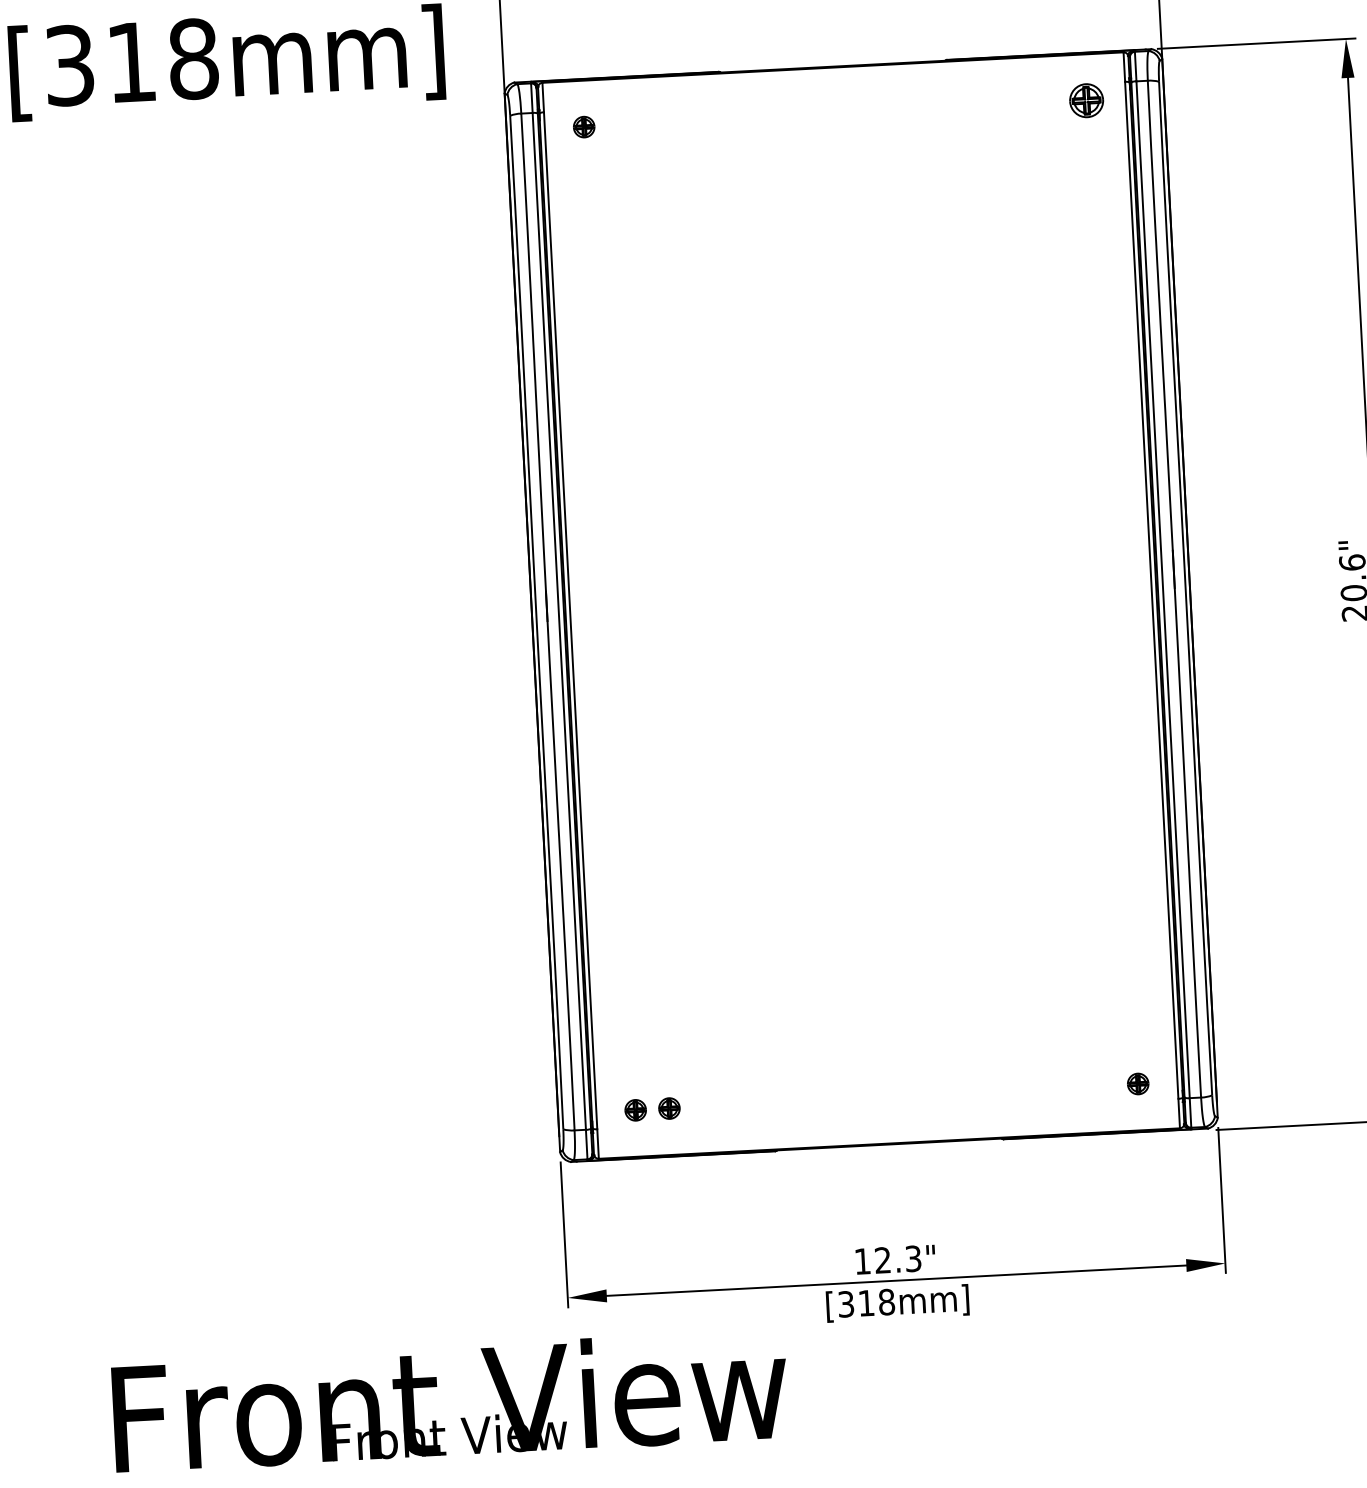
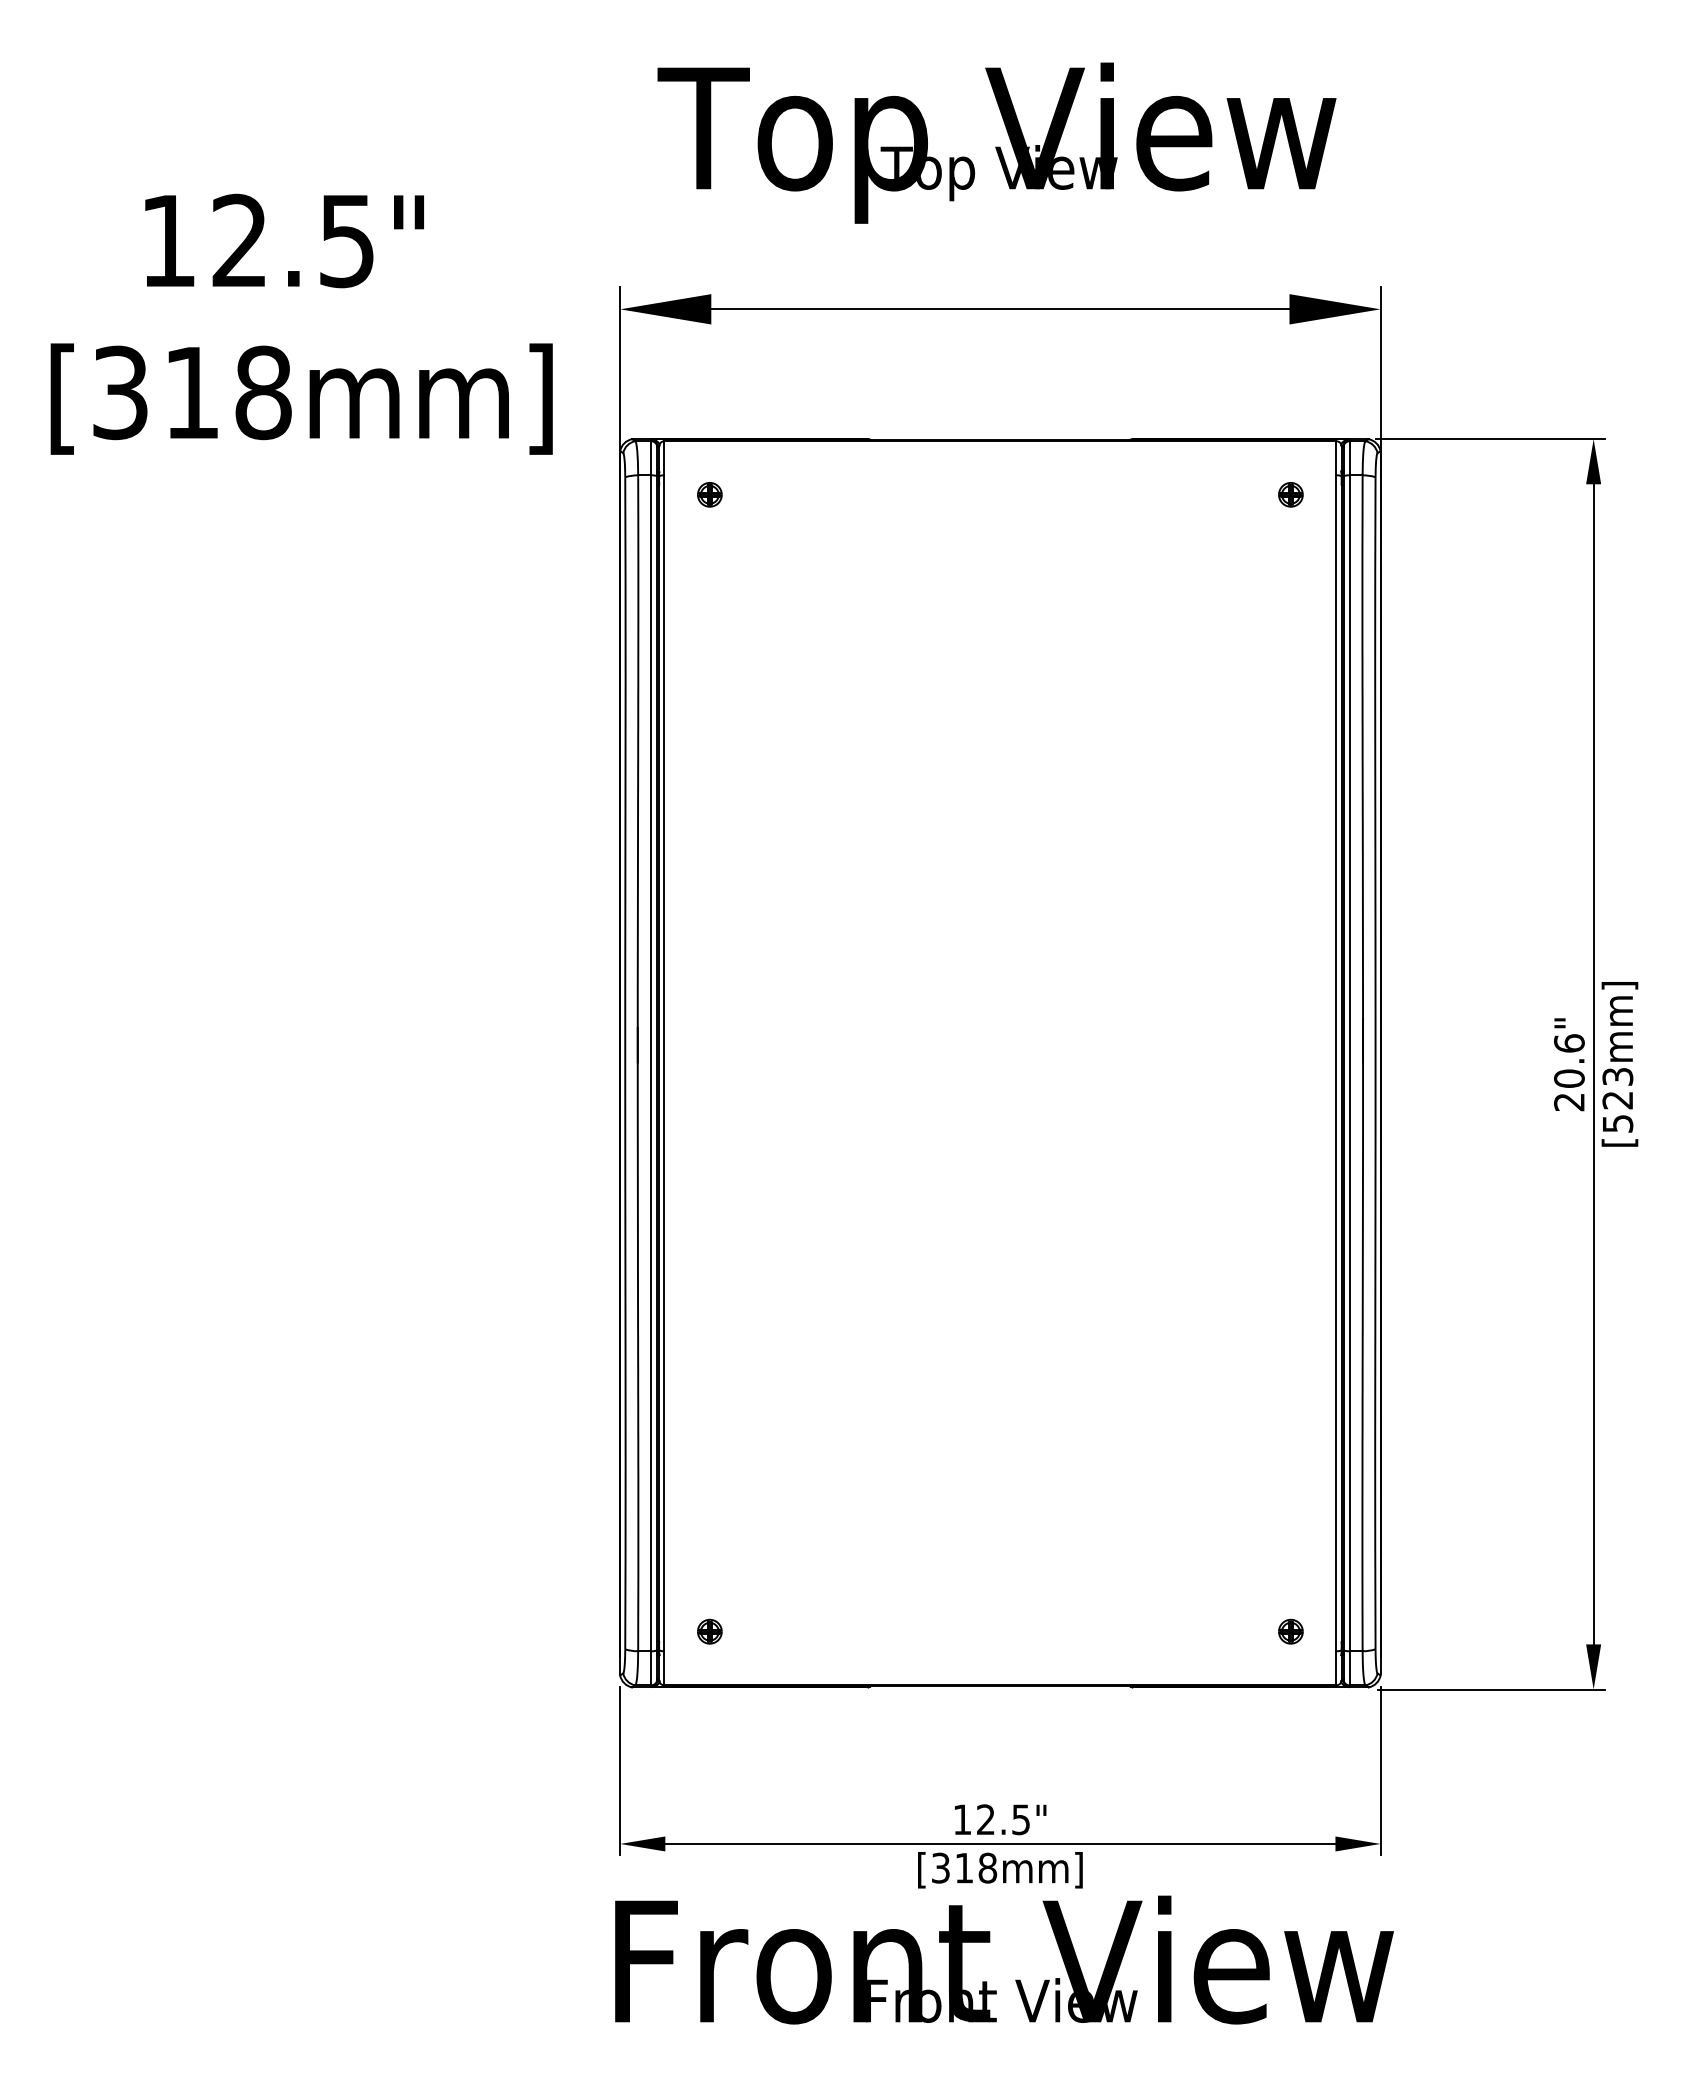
part: (1086, 100) -> (1290, 494), size x0.62
part: (669, 1108) -> (748, 1631), removed
text: (913, 1258) -> (1021, 1819), 12.3" -> 12.5"
text: (450, 1400) -> (1004, 1959), moved

